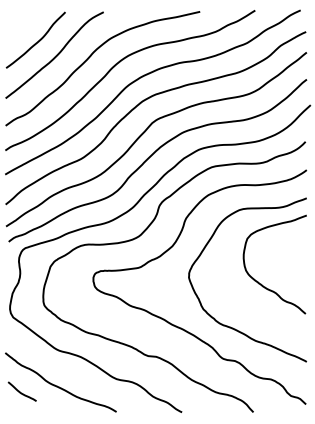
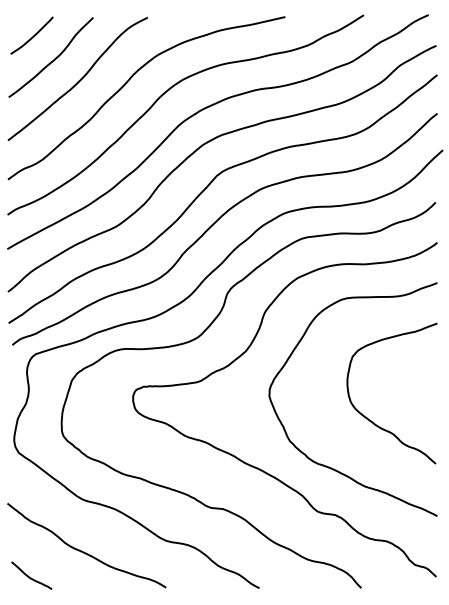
curve: (22, 25) -> (32, 36), added
curve: (260, 283) -> (371, 420), moved
curve: (22, 392) -> (31, 577), moved

